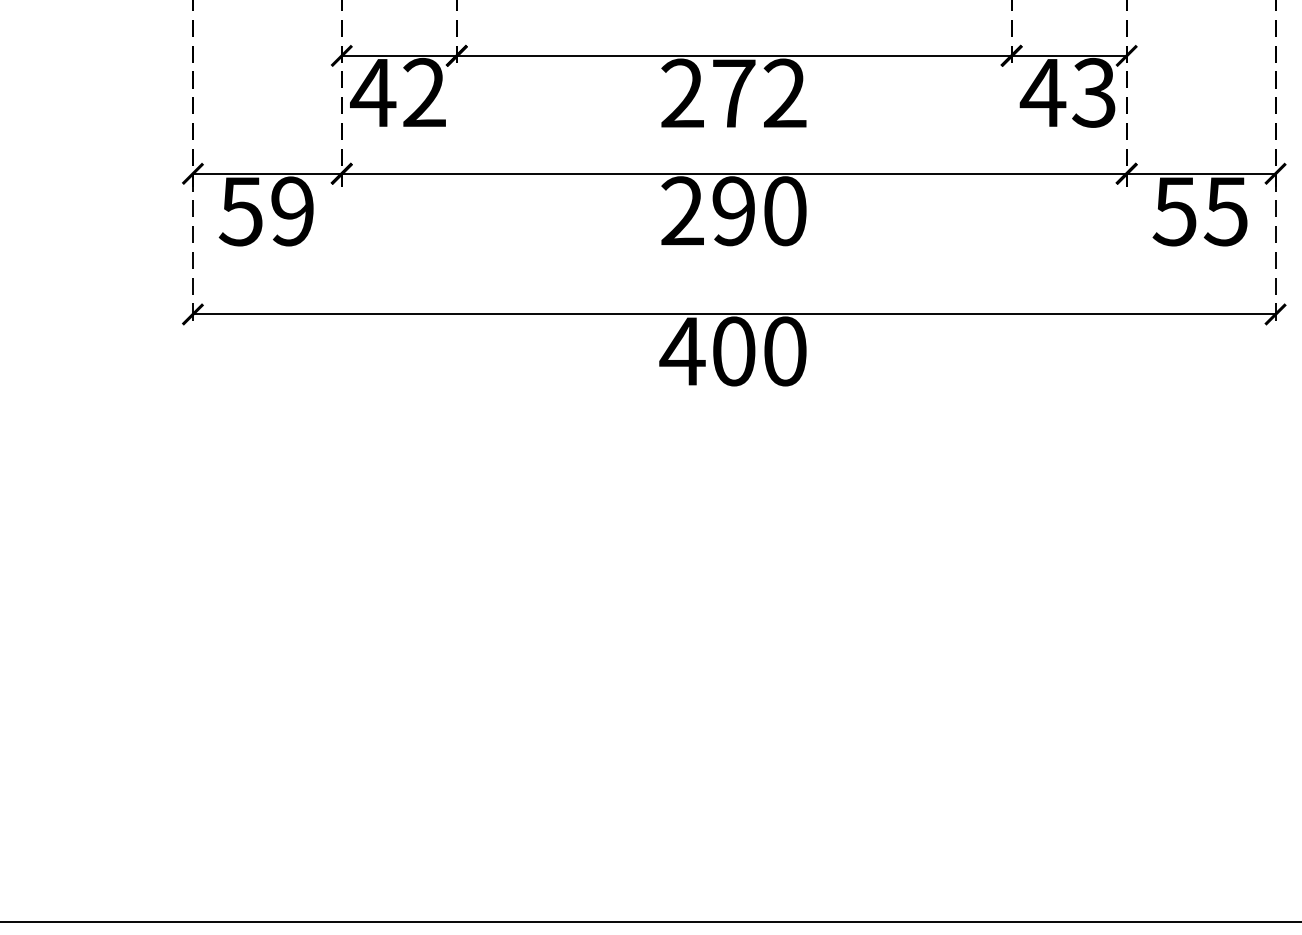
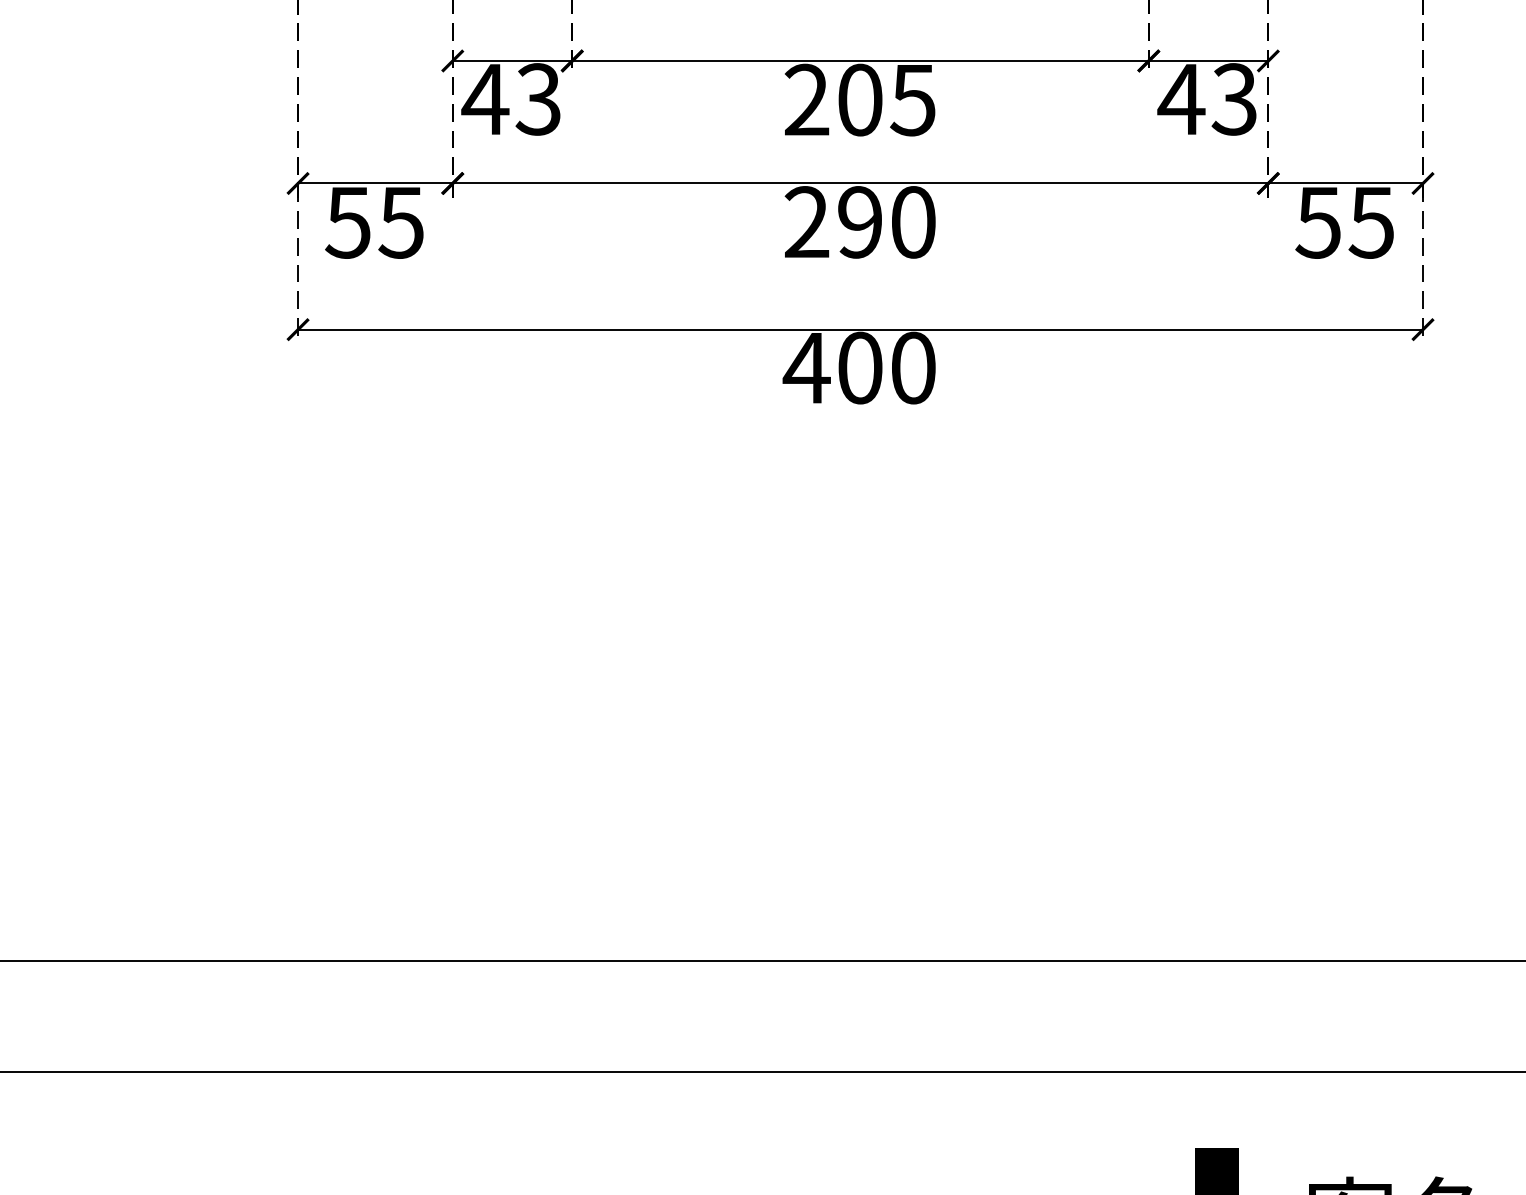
text: (423, 92) -> (537, 99), 42 -> 43
text: (759, 92) -> (886, 99), 272 -> 205
text: (291, 211) -> (400, 222), 59 -> 55

